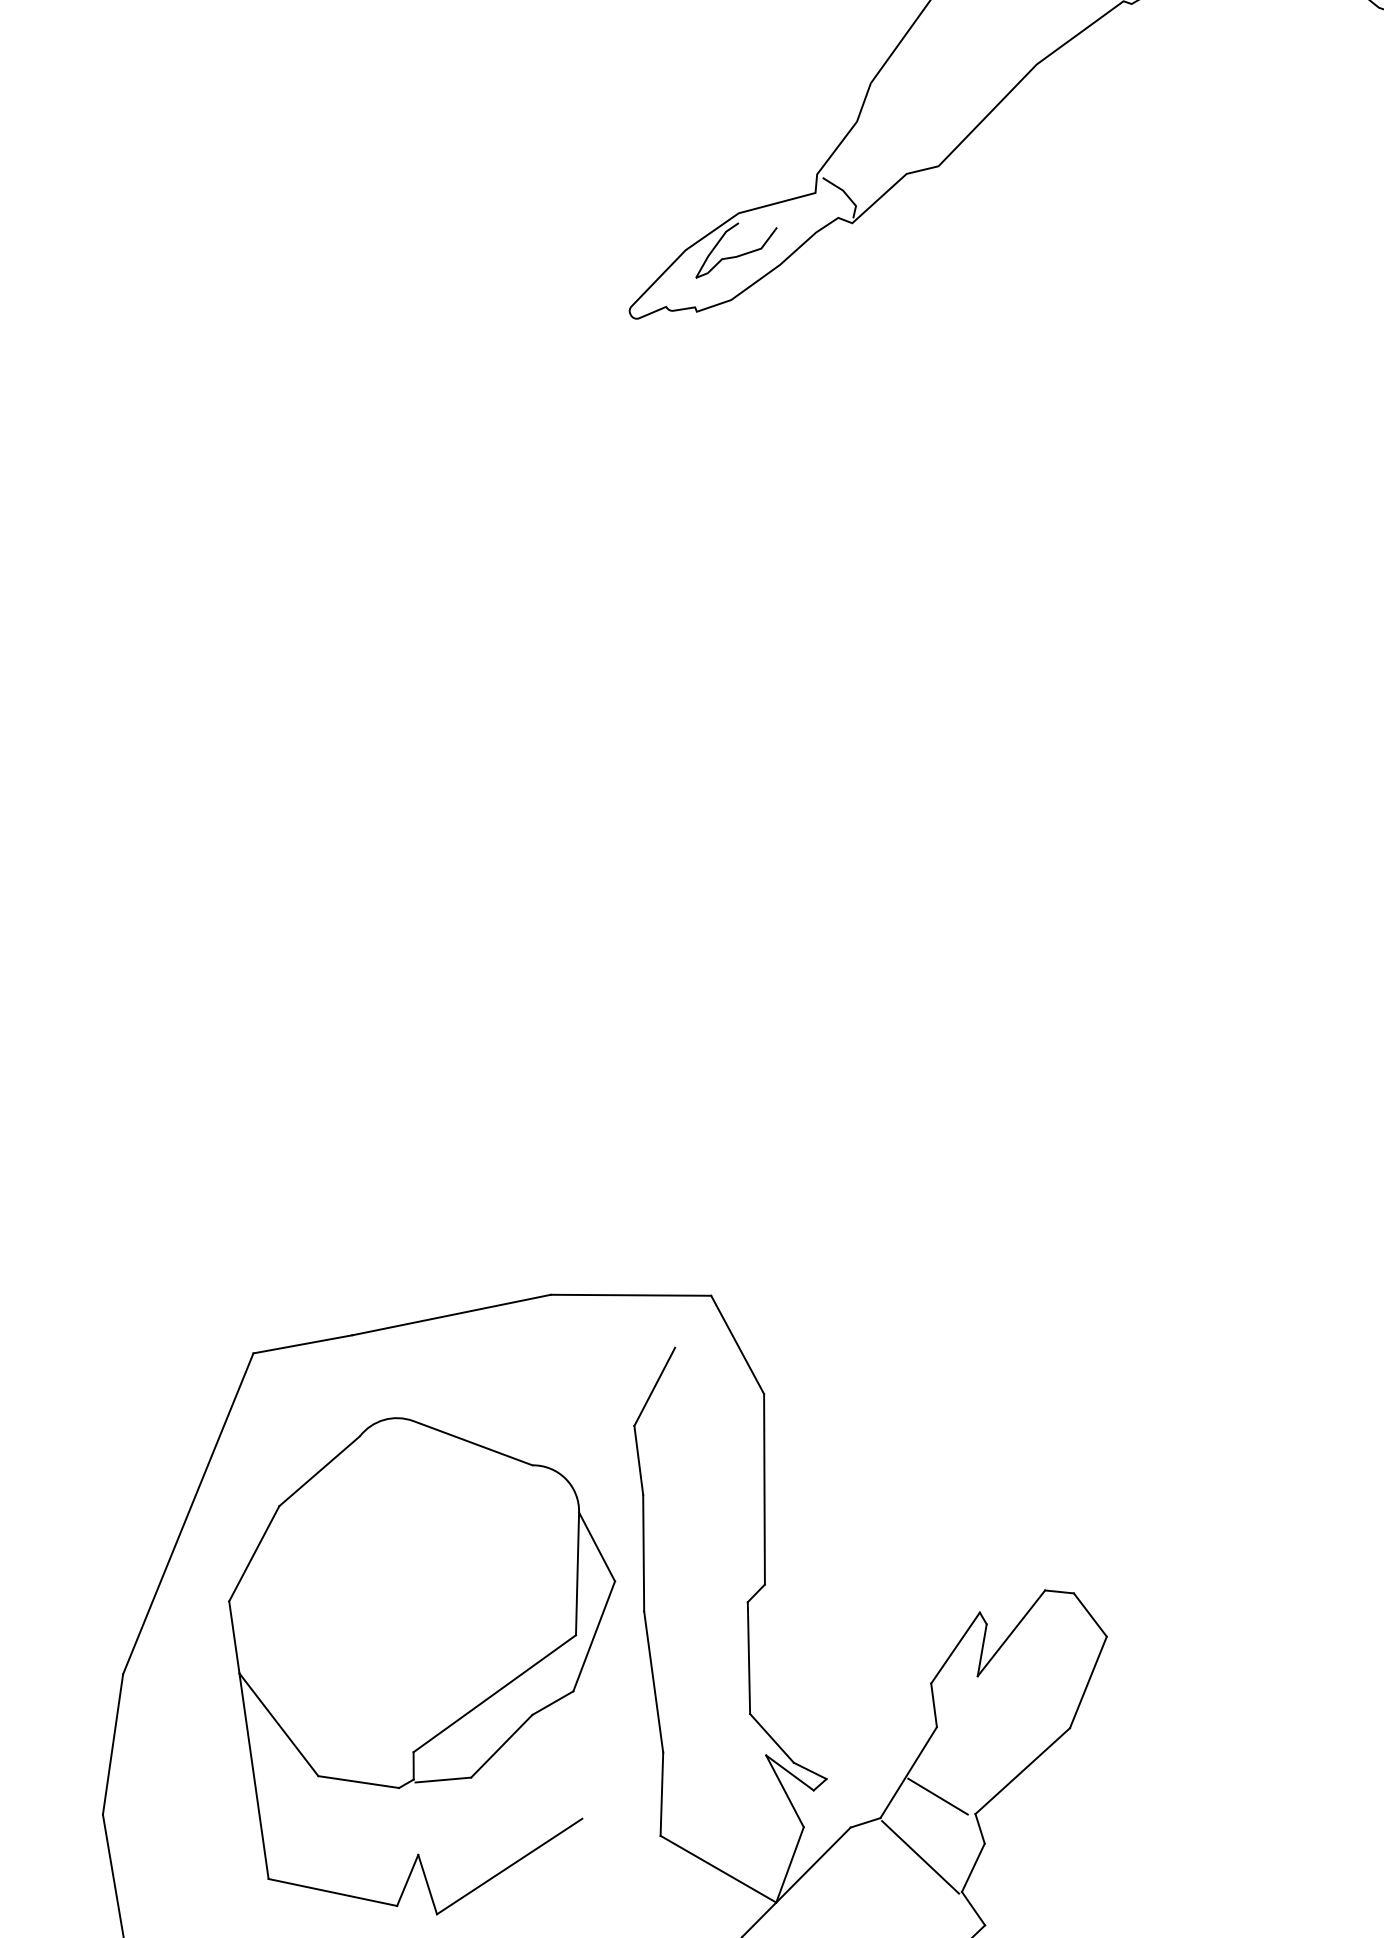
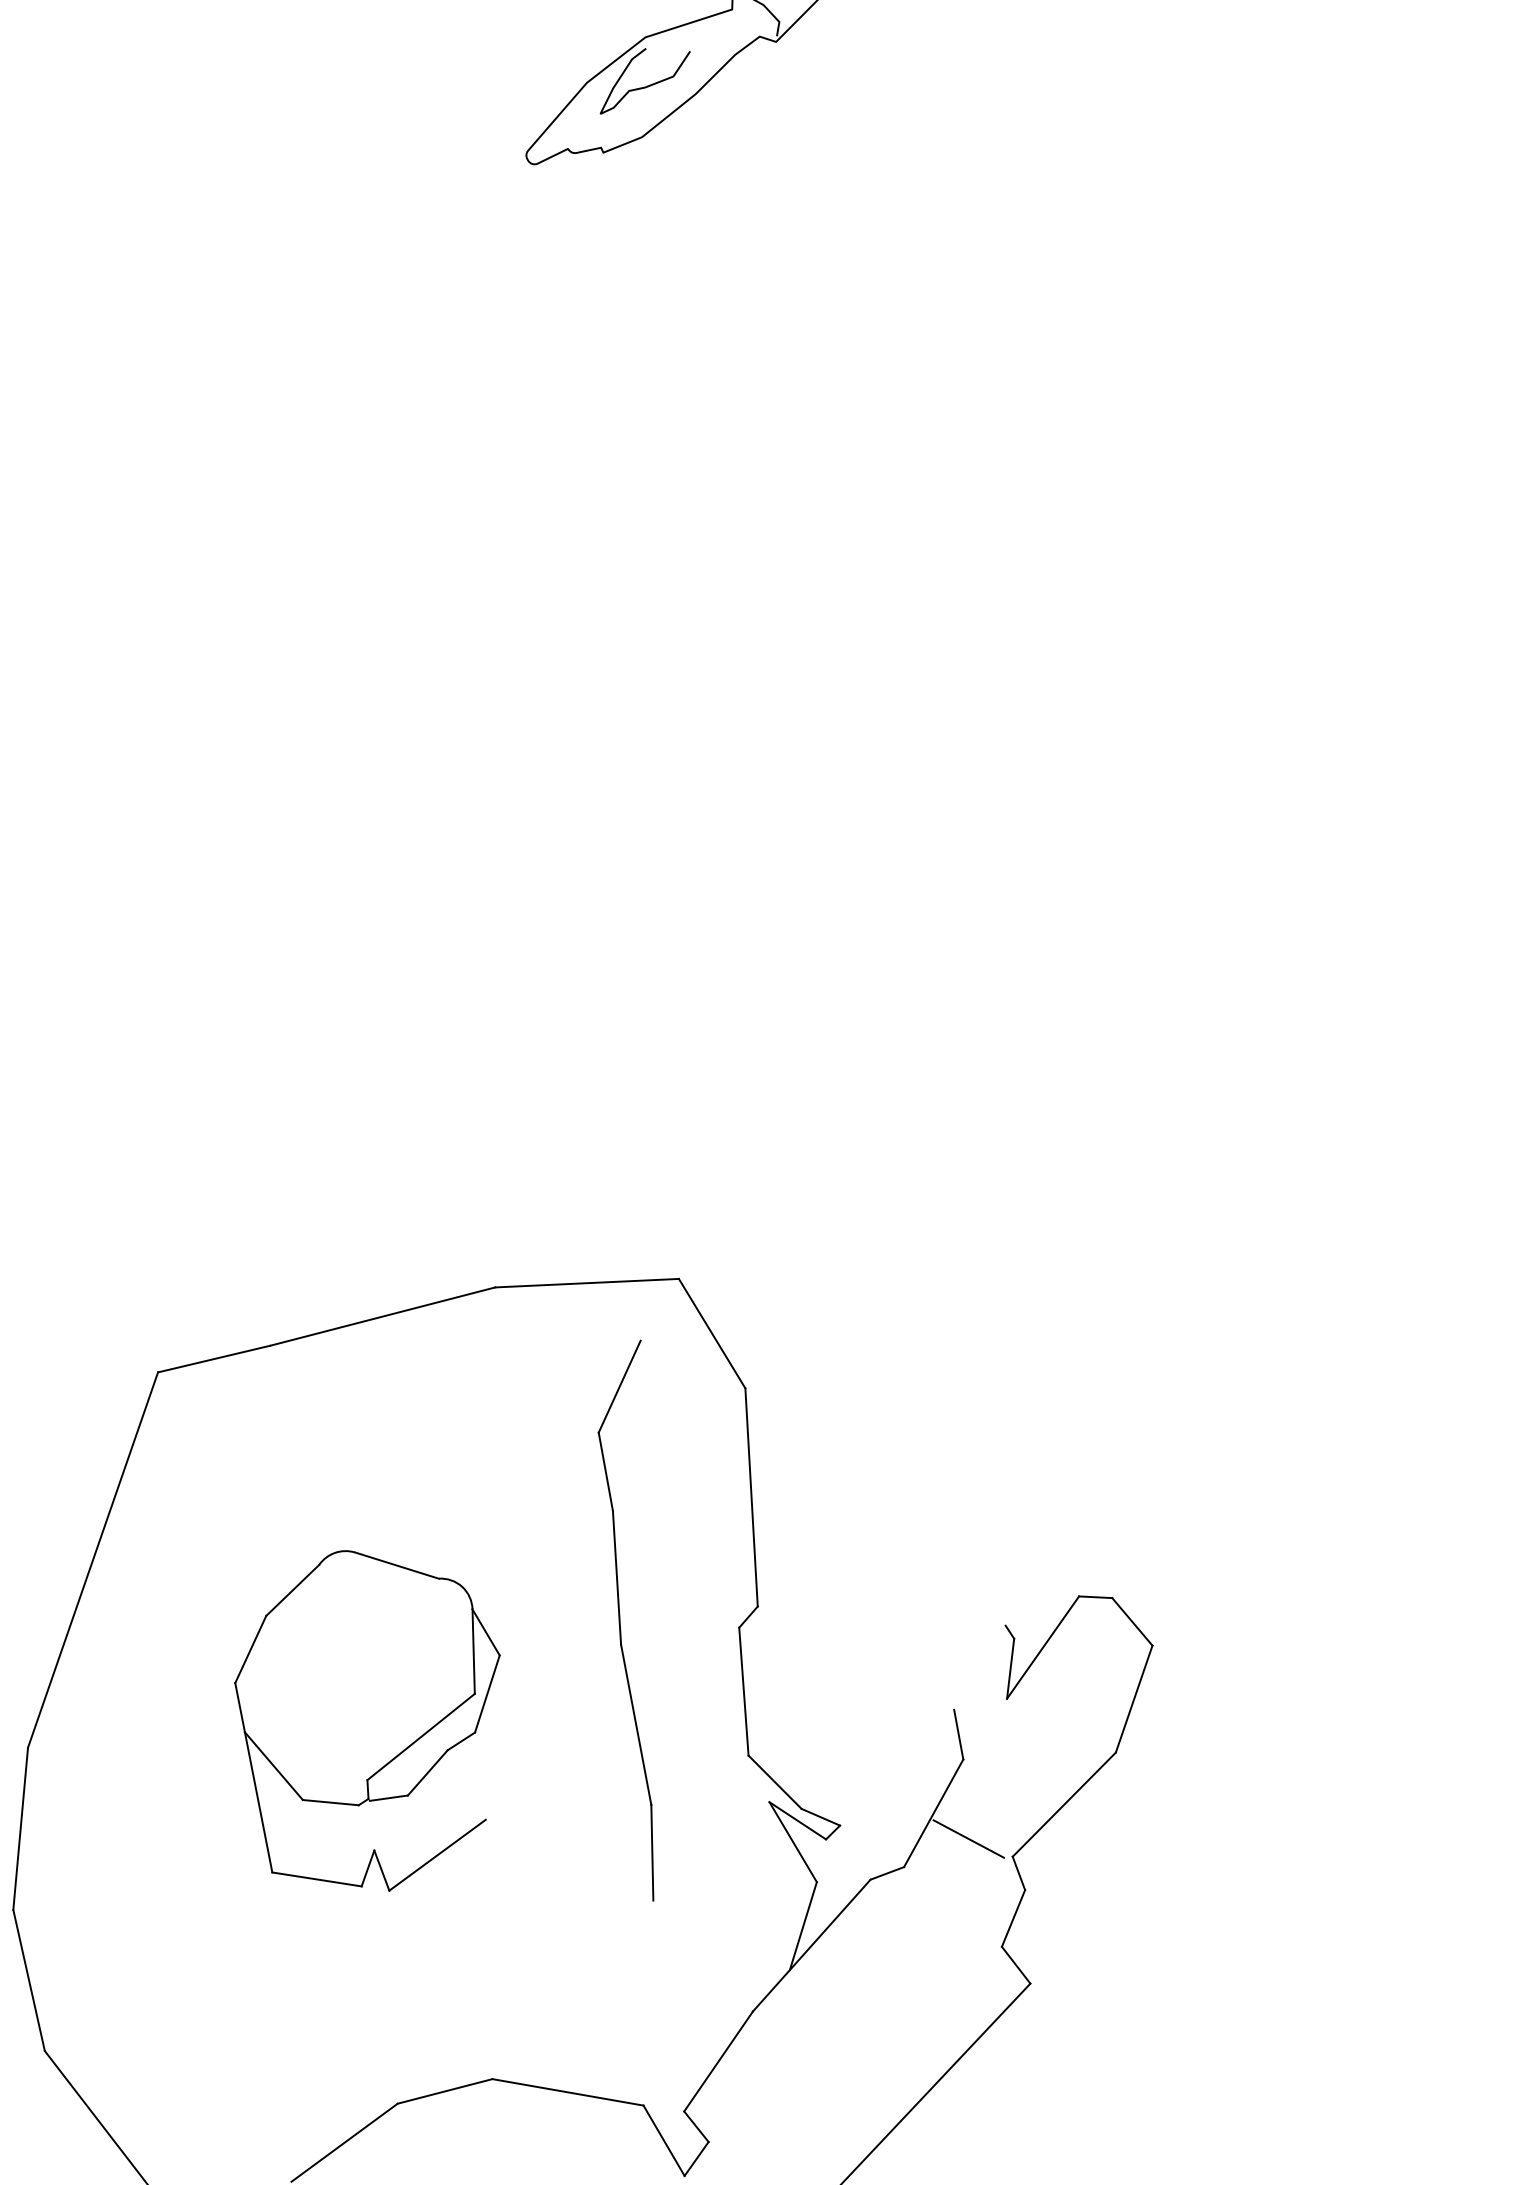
line: (955, 1647) -> (979, 1667), removed
part: (422, 1666) -> (370, 1720), size x0.6
line: (920, 1857) -> (952, 1909), removed
line: (718, 1868) -> (721, 1934), removed

